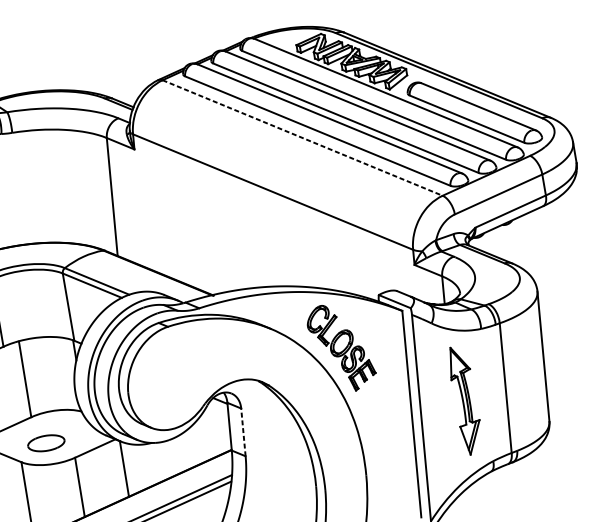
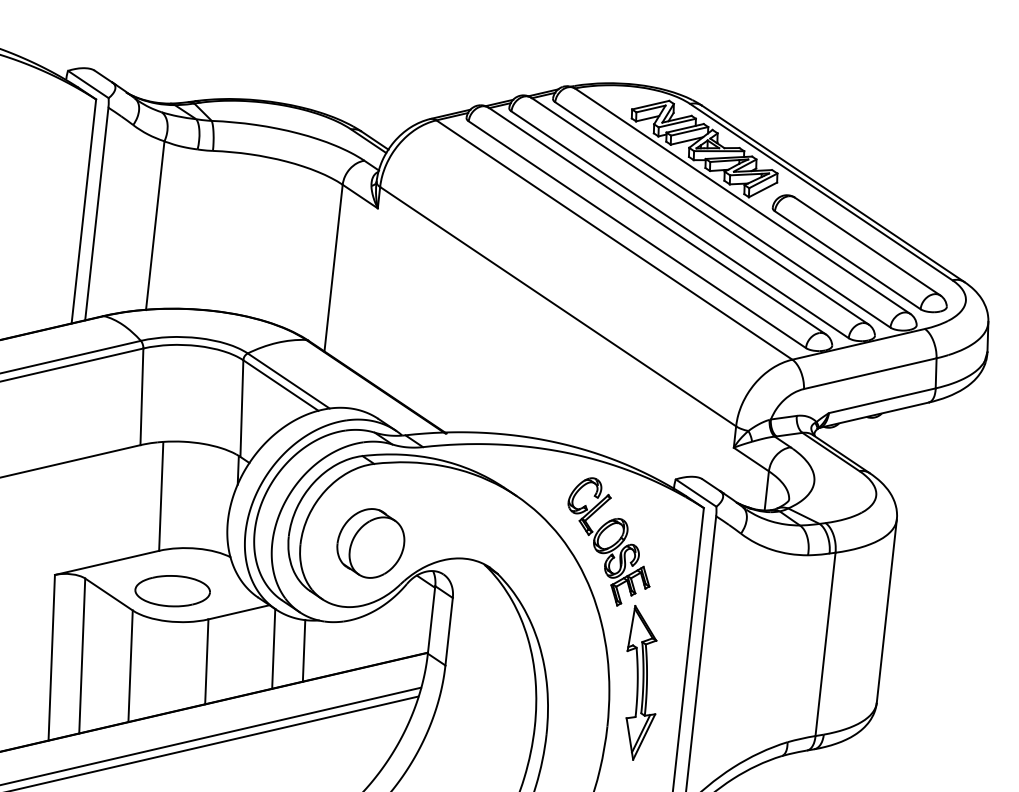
line: (302, 138) -> (614, 240), dashed -> solid
part: (176, 382) -> (370, 543), added
part: (465, 400) -> (641, 682), moved
line: (243, 432) -> (449, 631), dashed -> solid
part: (46, 443) -> (172, 591), size x1.43
line: (145, 465) -> (303, 650), added

